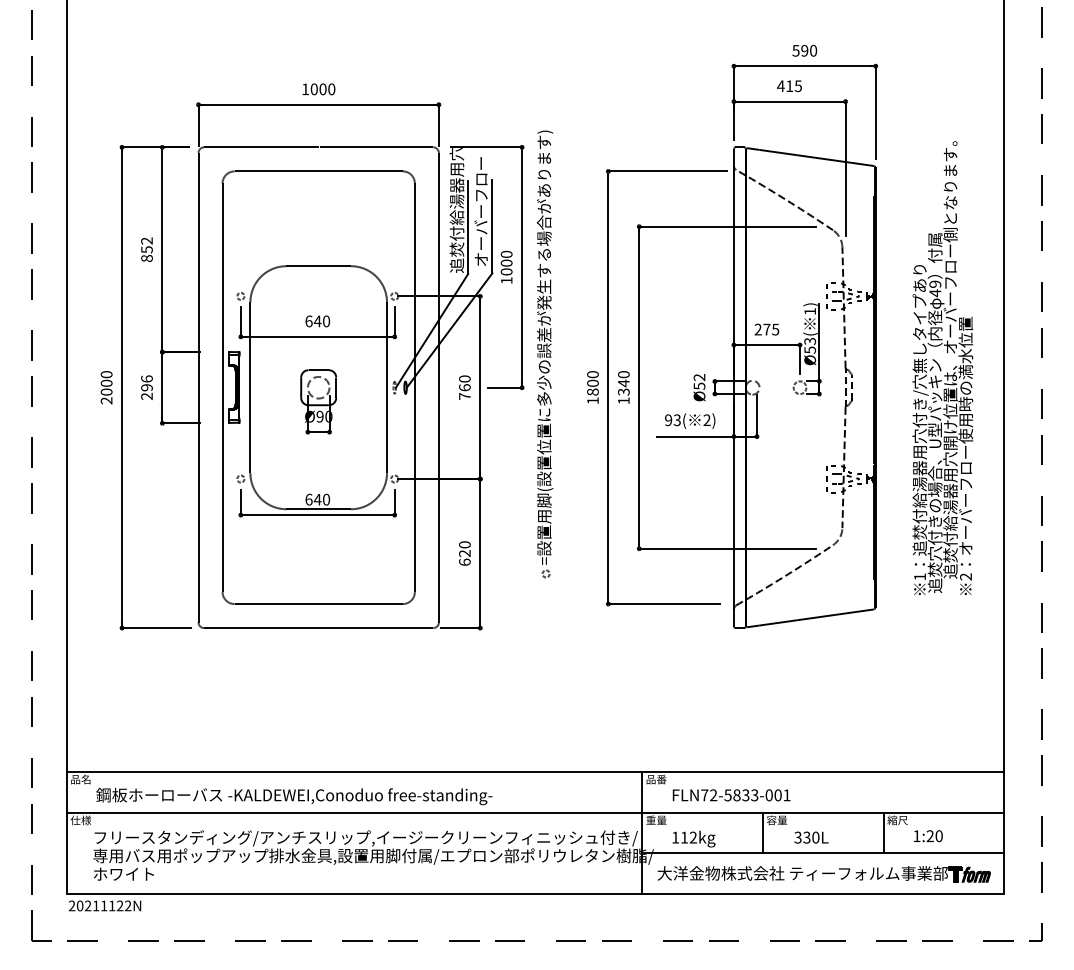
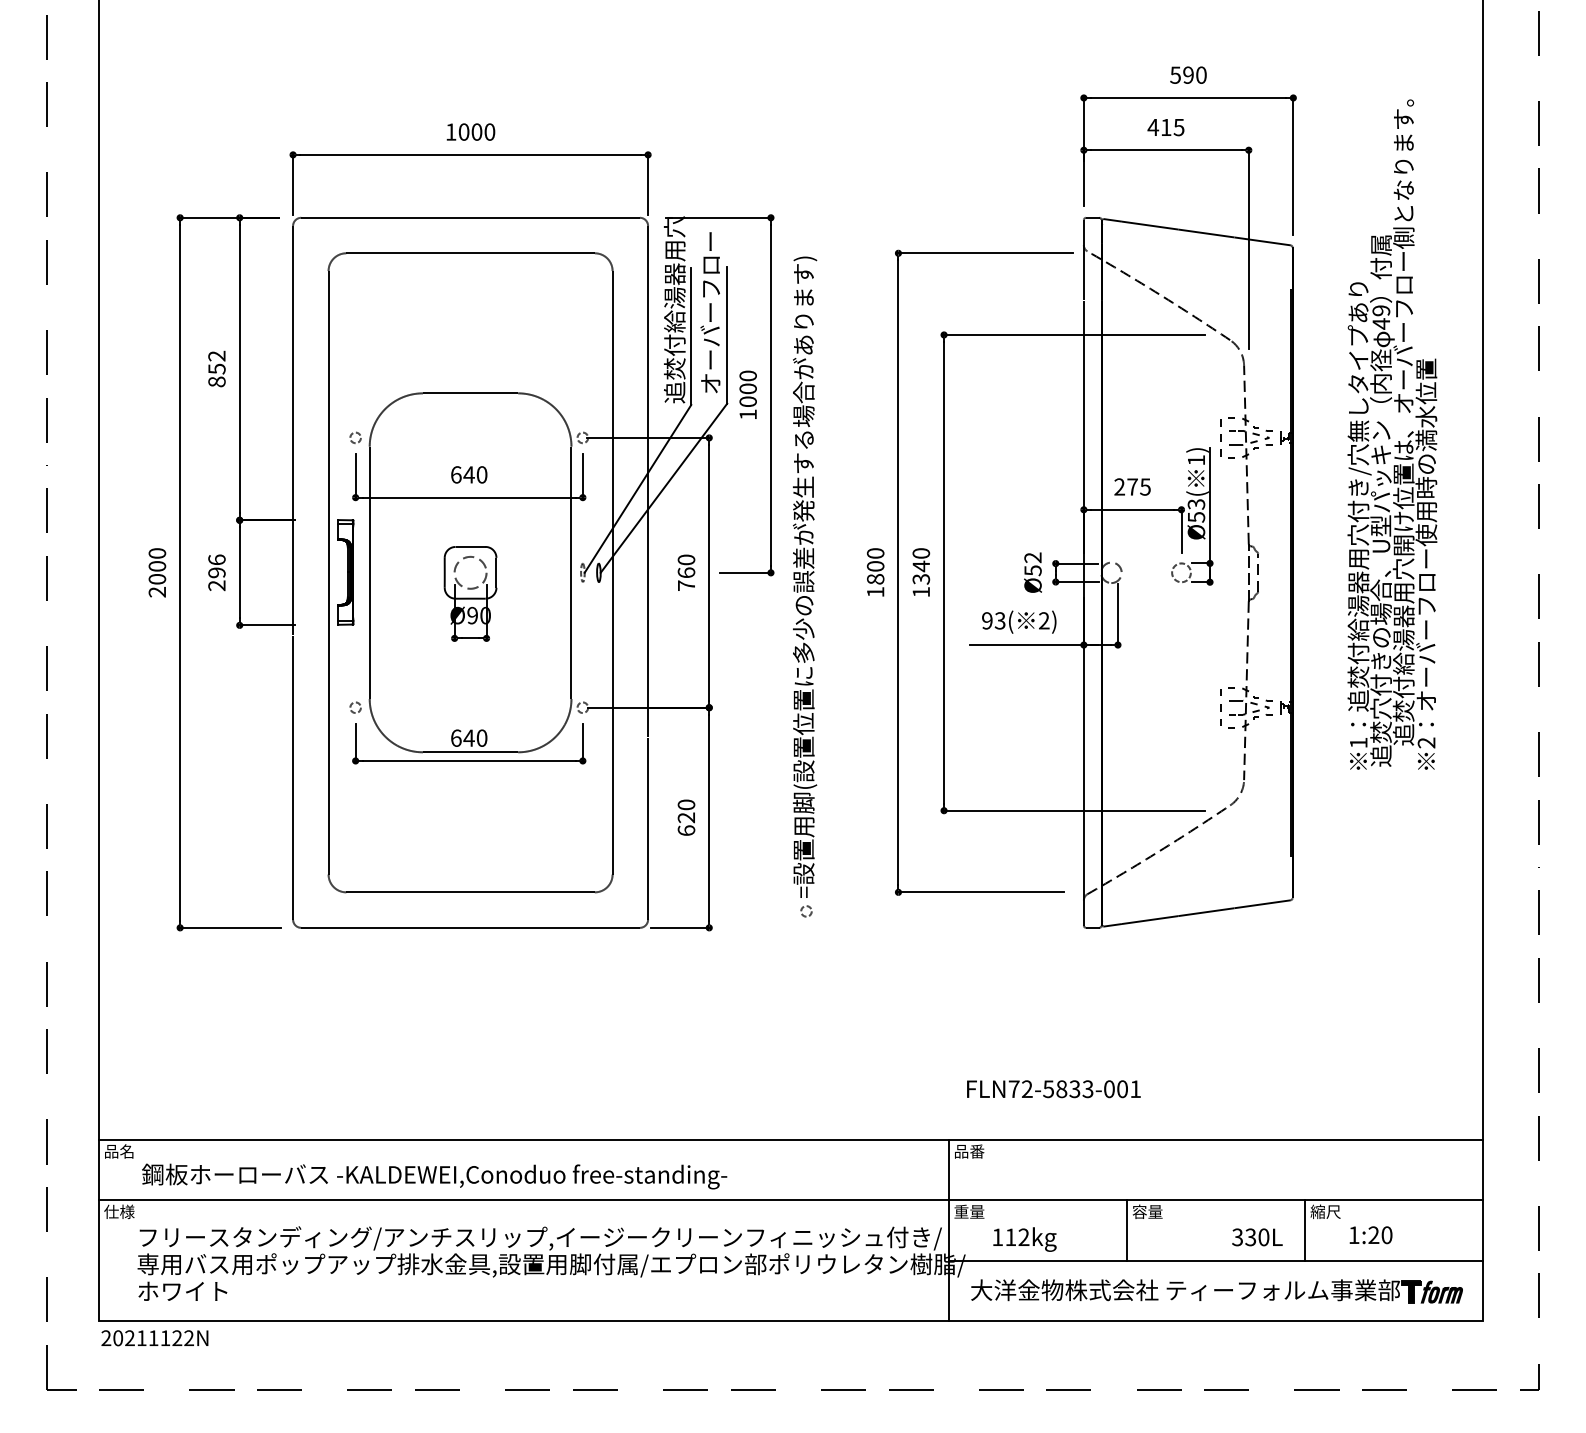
part: (545, 354) -> (805, 587), moved
text: (942, 367) -> (1391, 433), moved
text: (731, 795) -> (1053, 1089), moved
text: (811, 837) -> (1257, 1237), moved

